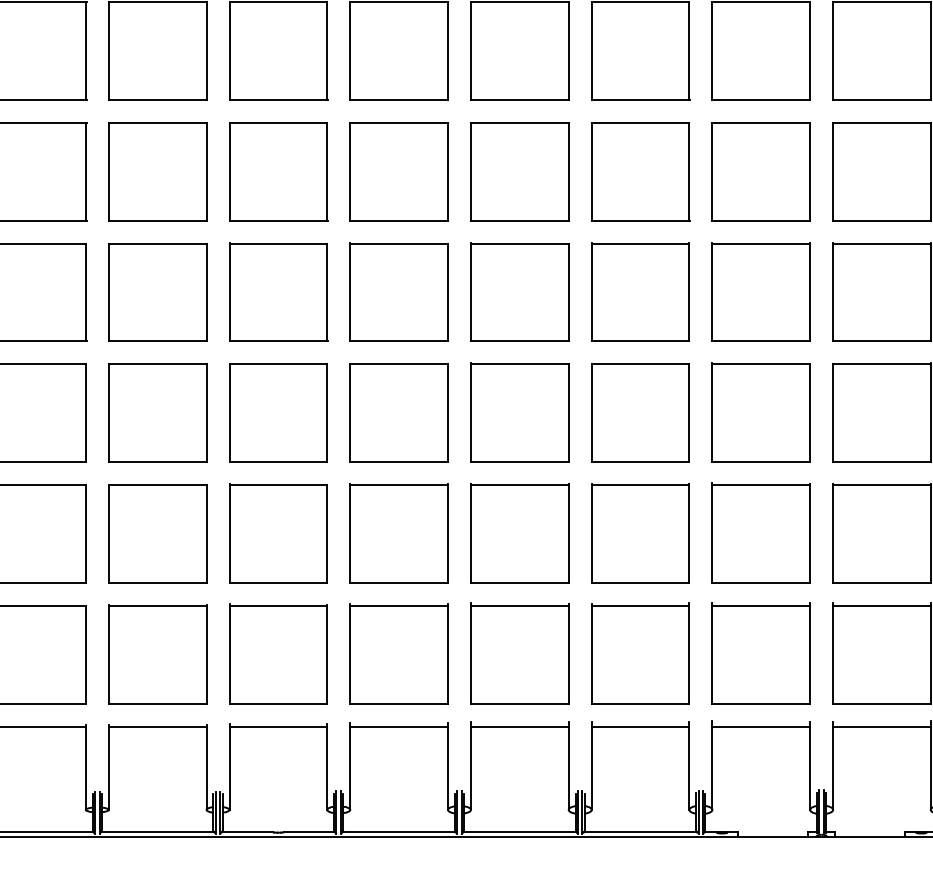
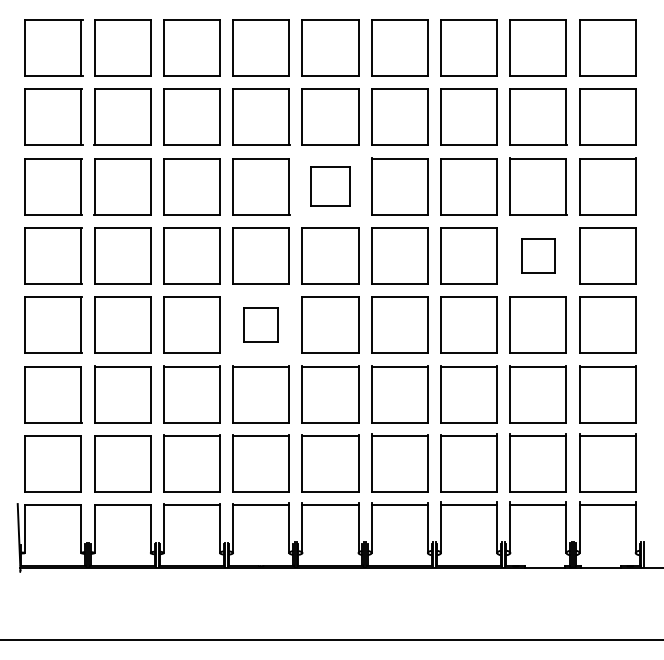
part: (399, 171) -> (330, 186), size x0.7
part: (761, 291) -> (538, 255), size x0.6
part: (277, 411) -> (260, 324), size x0.6

